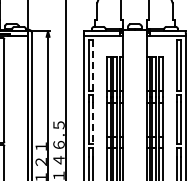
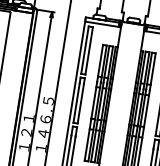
line: (93, 65) -> (89, 50), dashed -> solid
line: (93, 123) -> (81, 104), dashed -> solid

